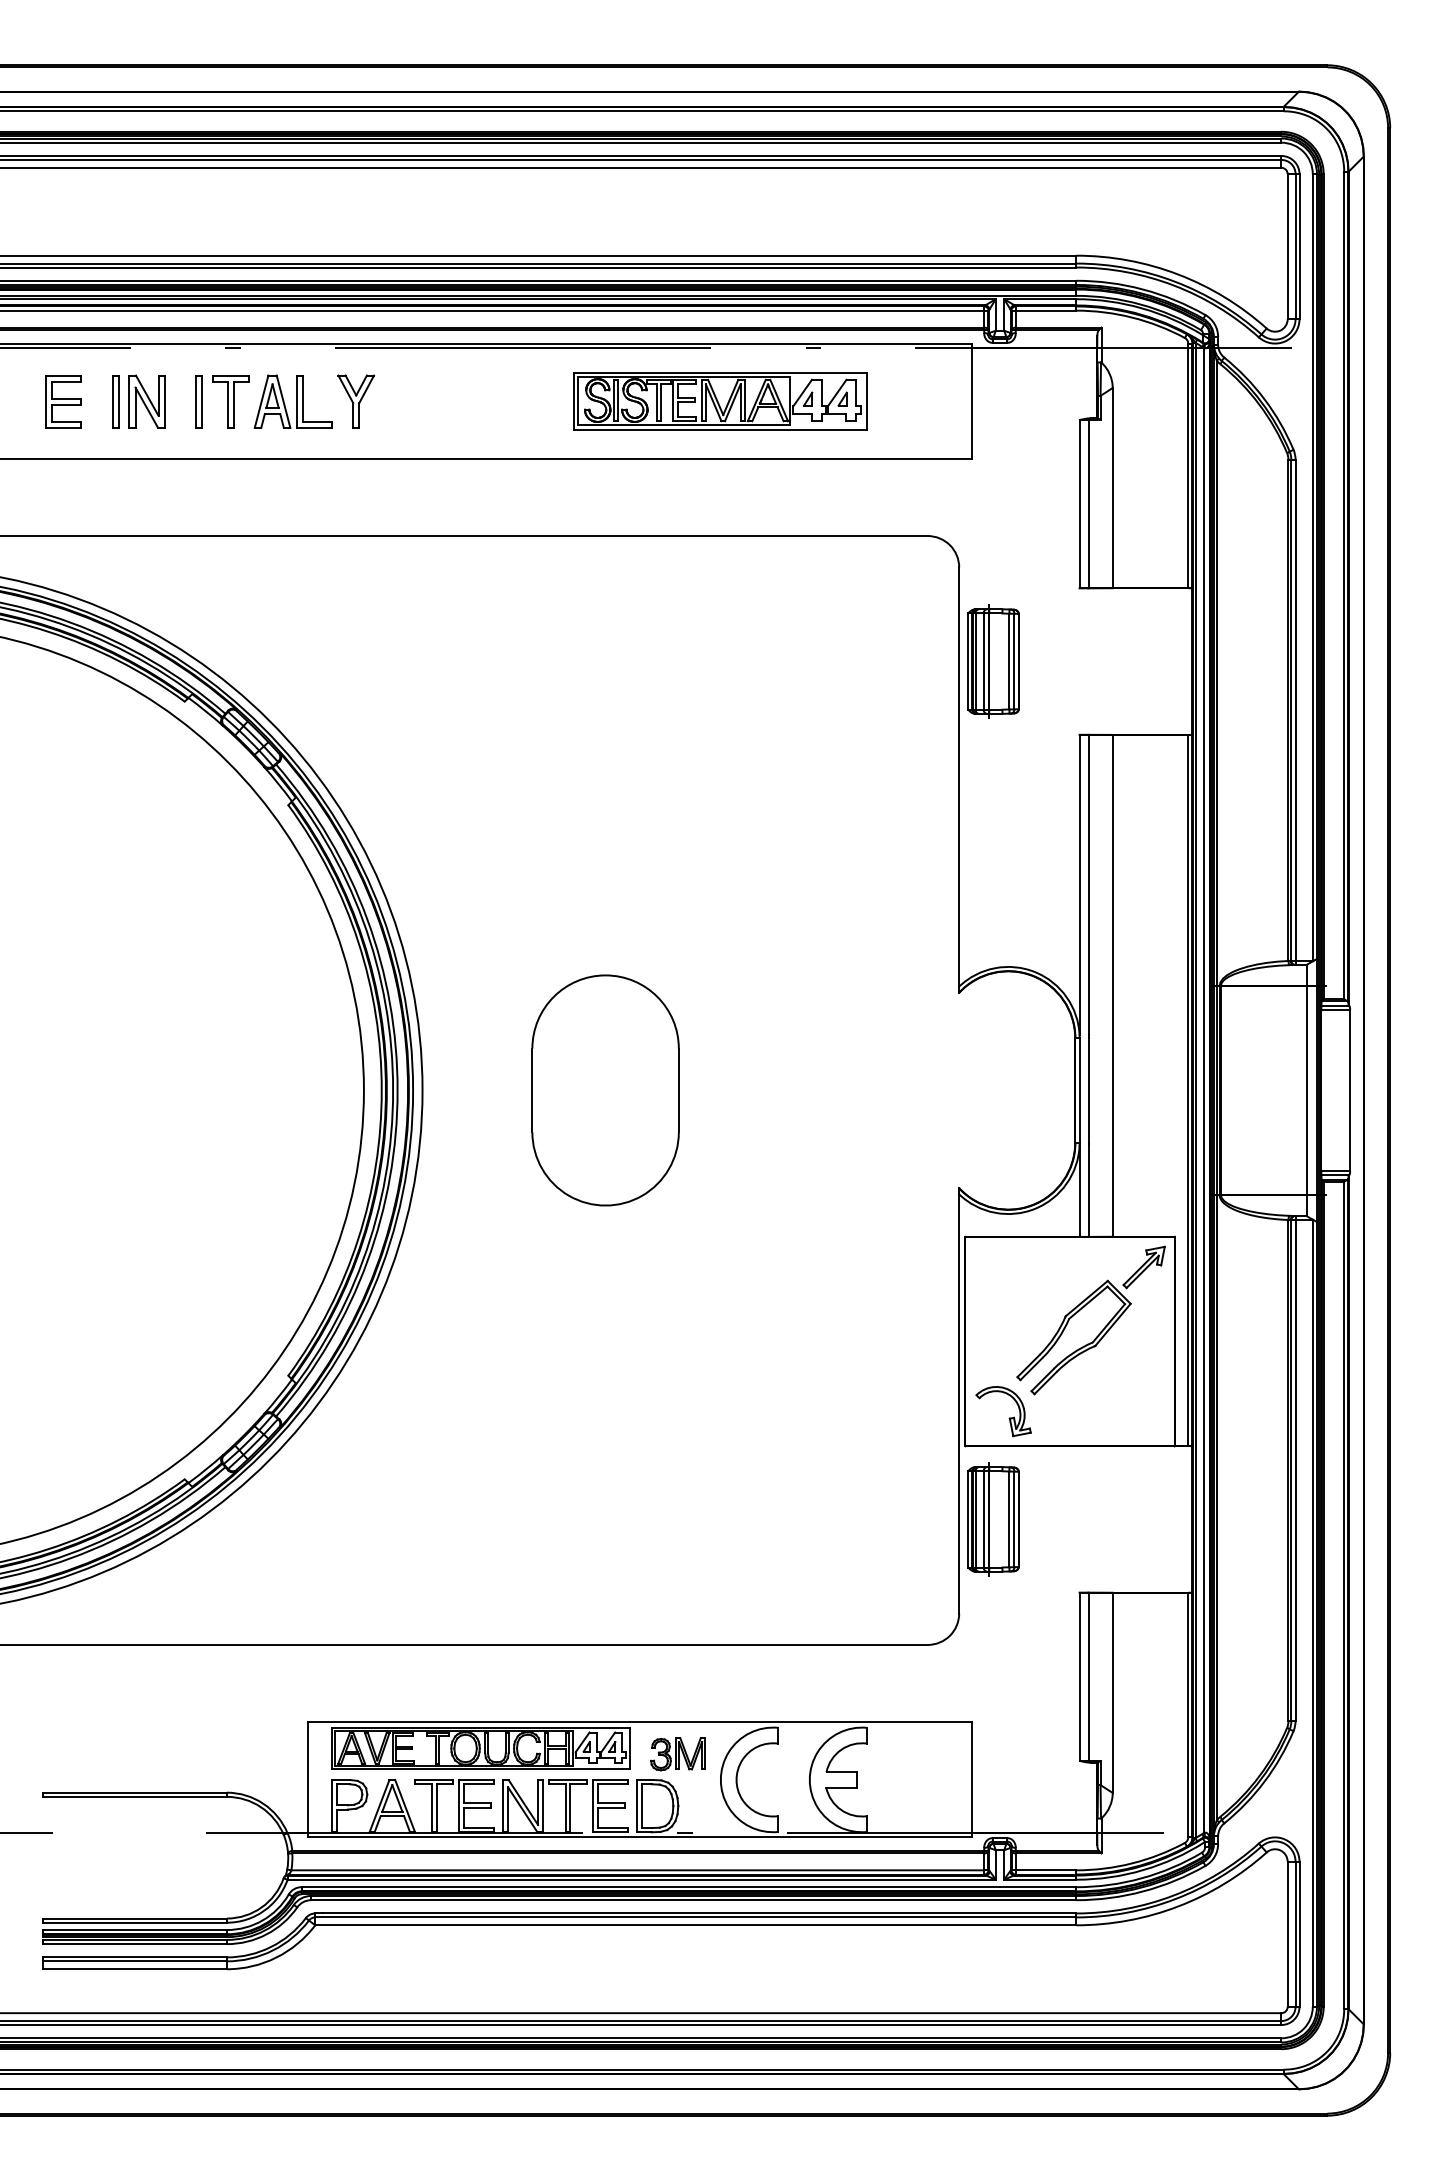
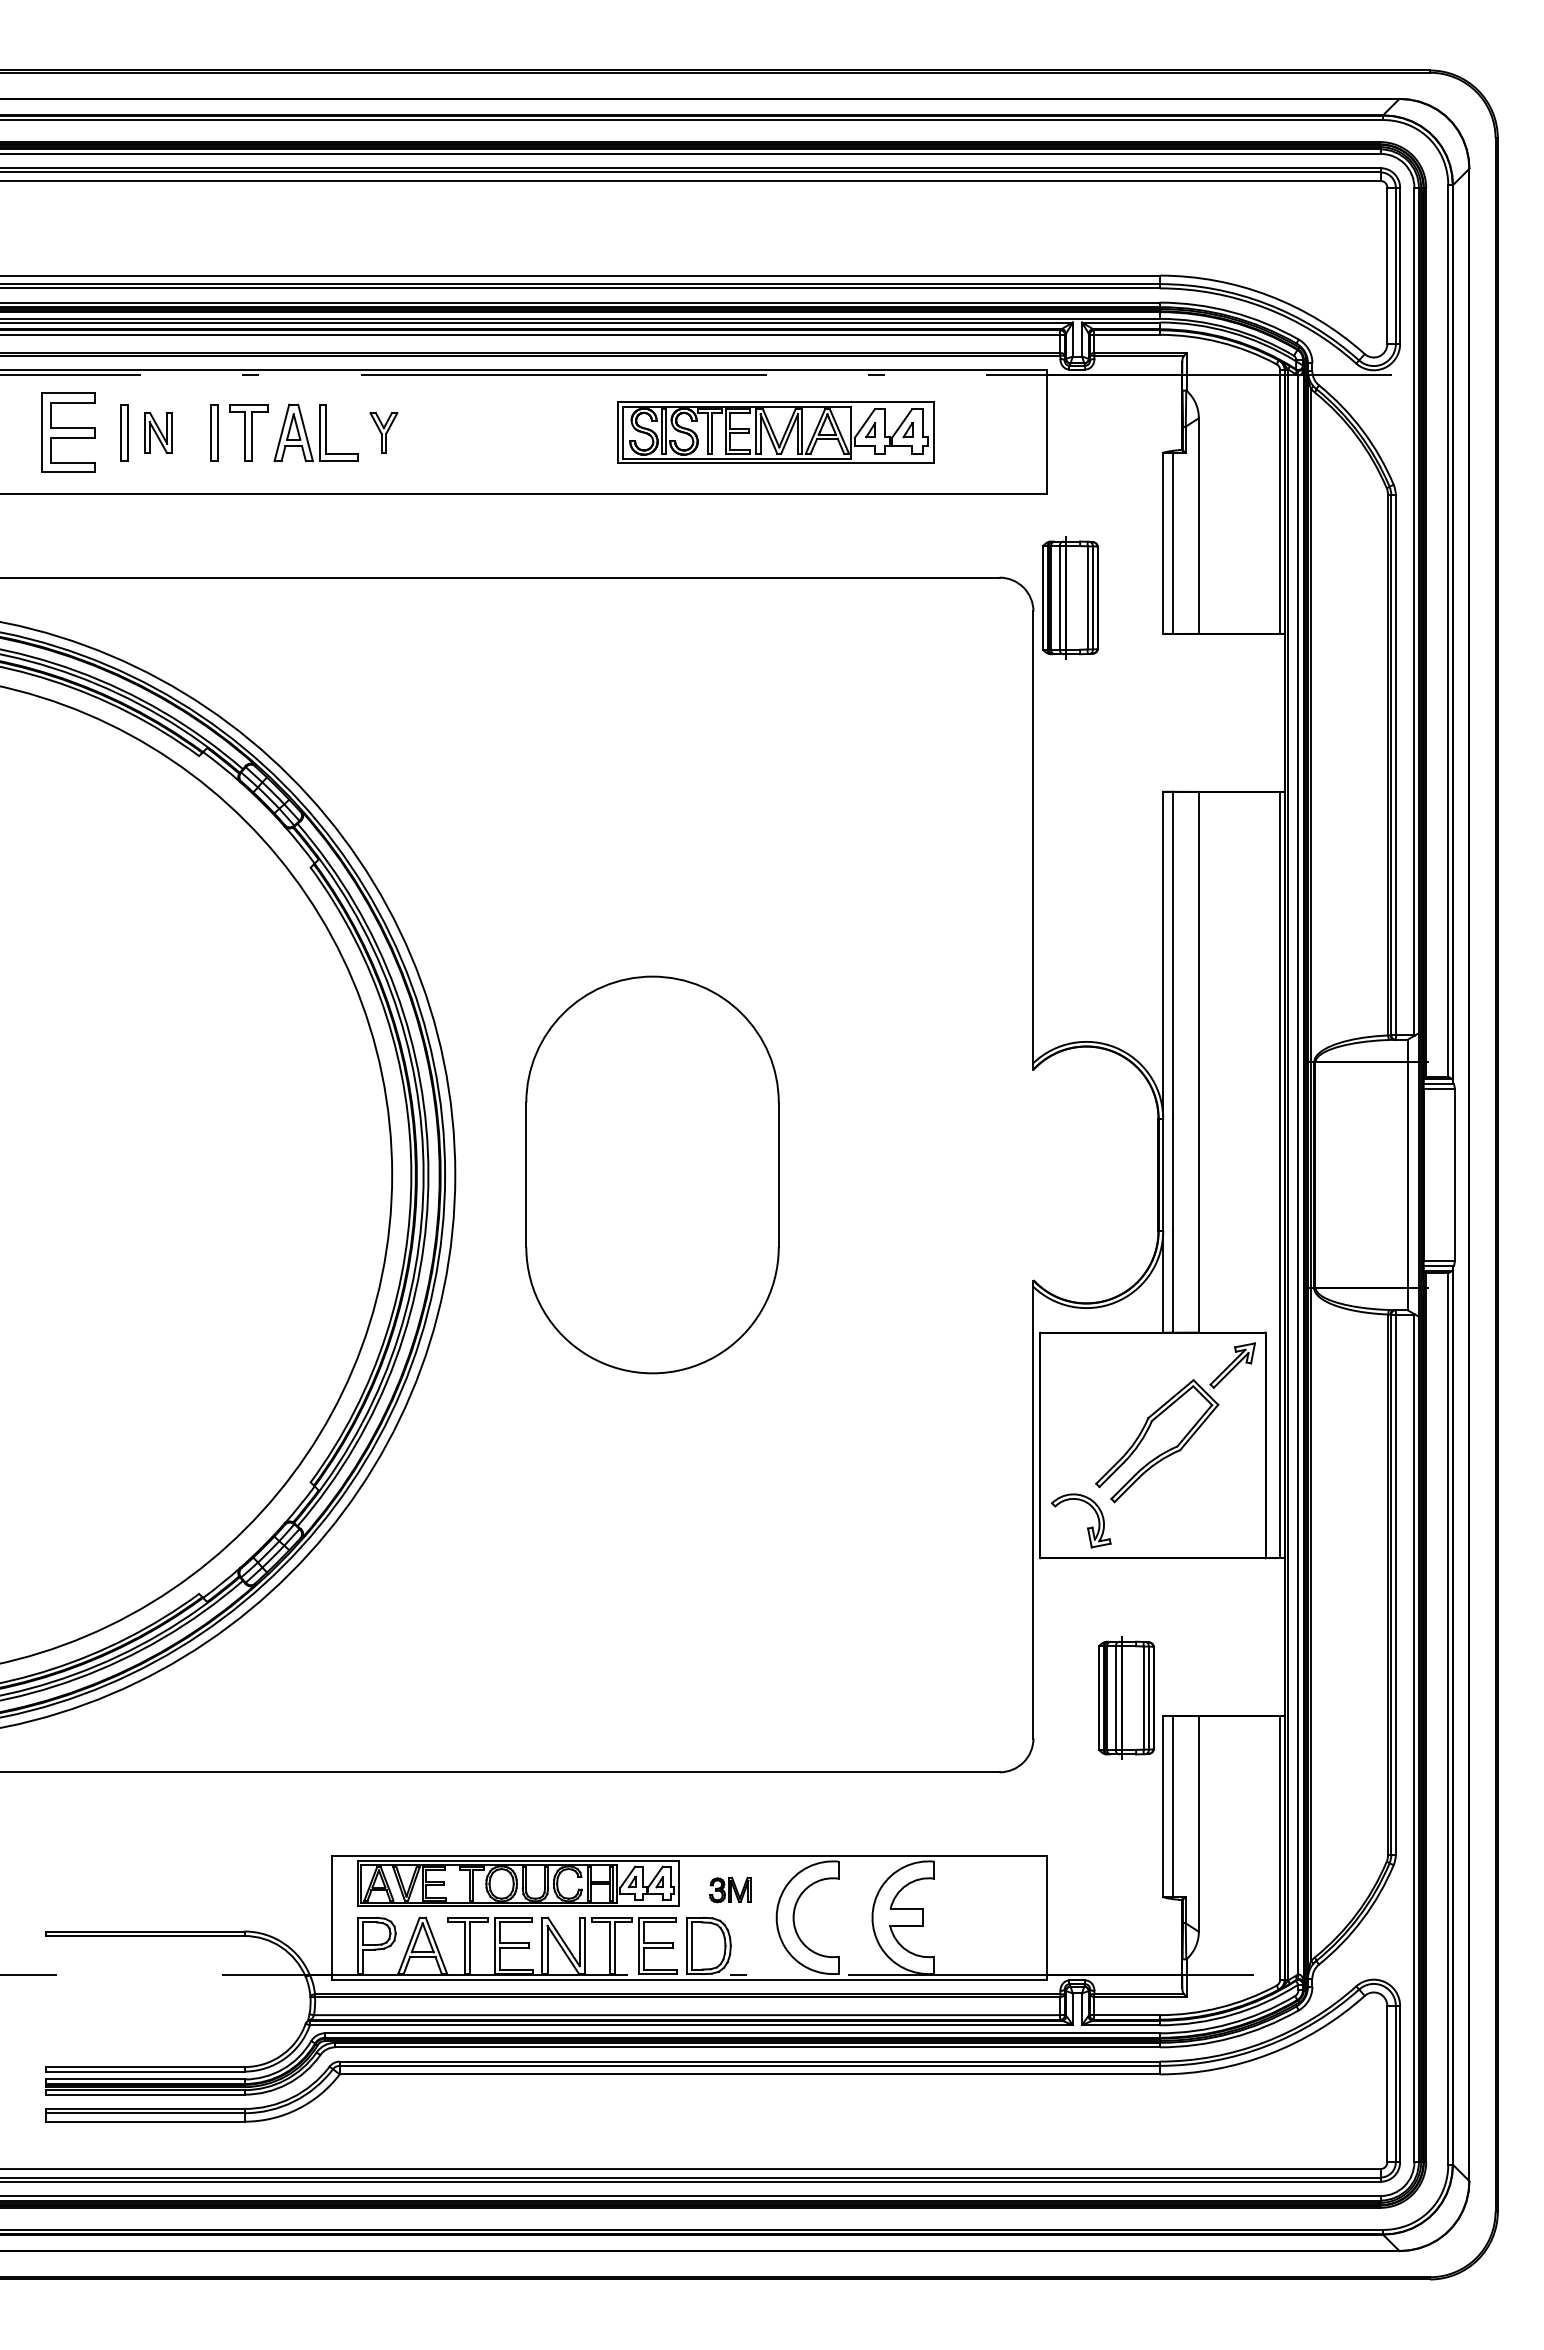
part: (62, 401) -> (67, 432), size x1.4
part: (147, 401) -> (158, 432), size x0.7
part: (355, 401) -> (383, 432), size x0.7
part: (993, 661) -> (1070, 597), moved
part: (605, 1090) -> (652, 1174), size x1.6
part: (993, 1518) -> (1126, 1697), moved
part: (677, 1753) -> (729, 1889), size x0.7

